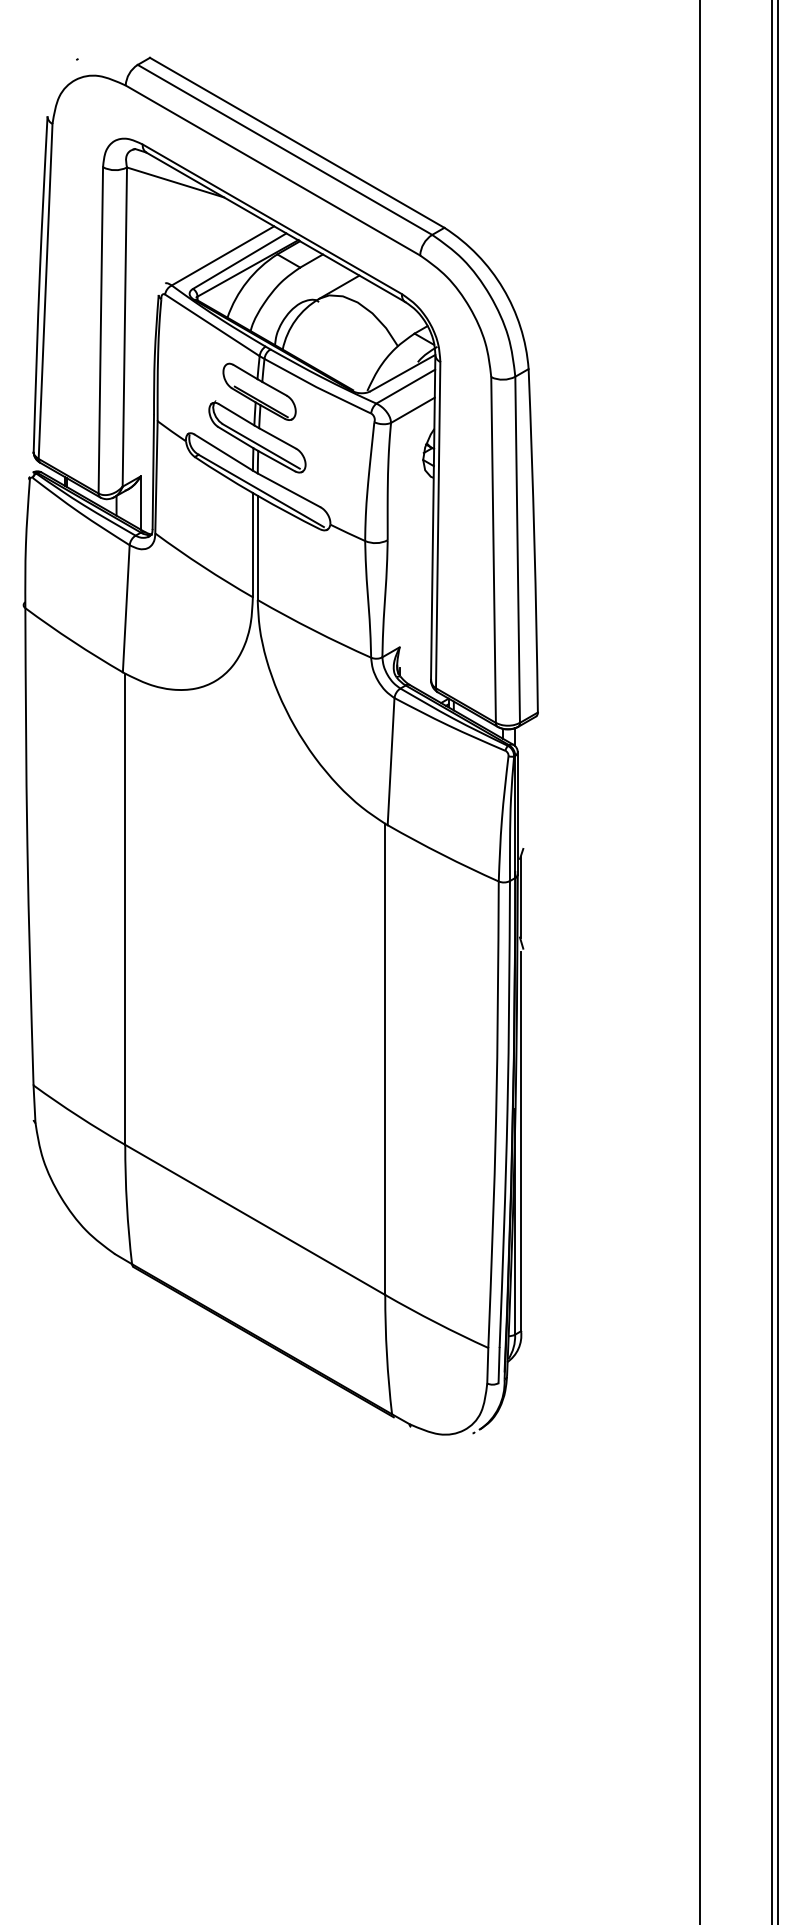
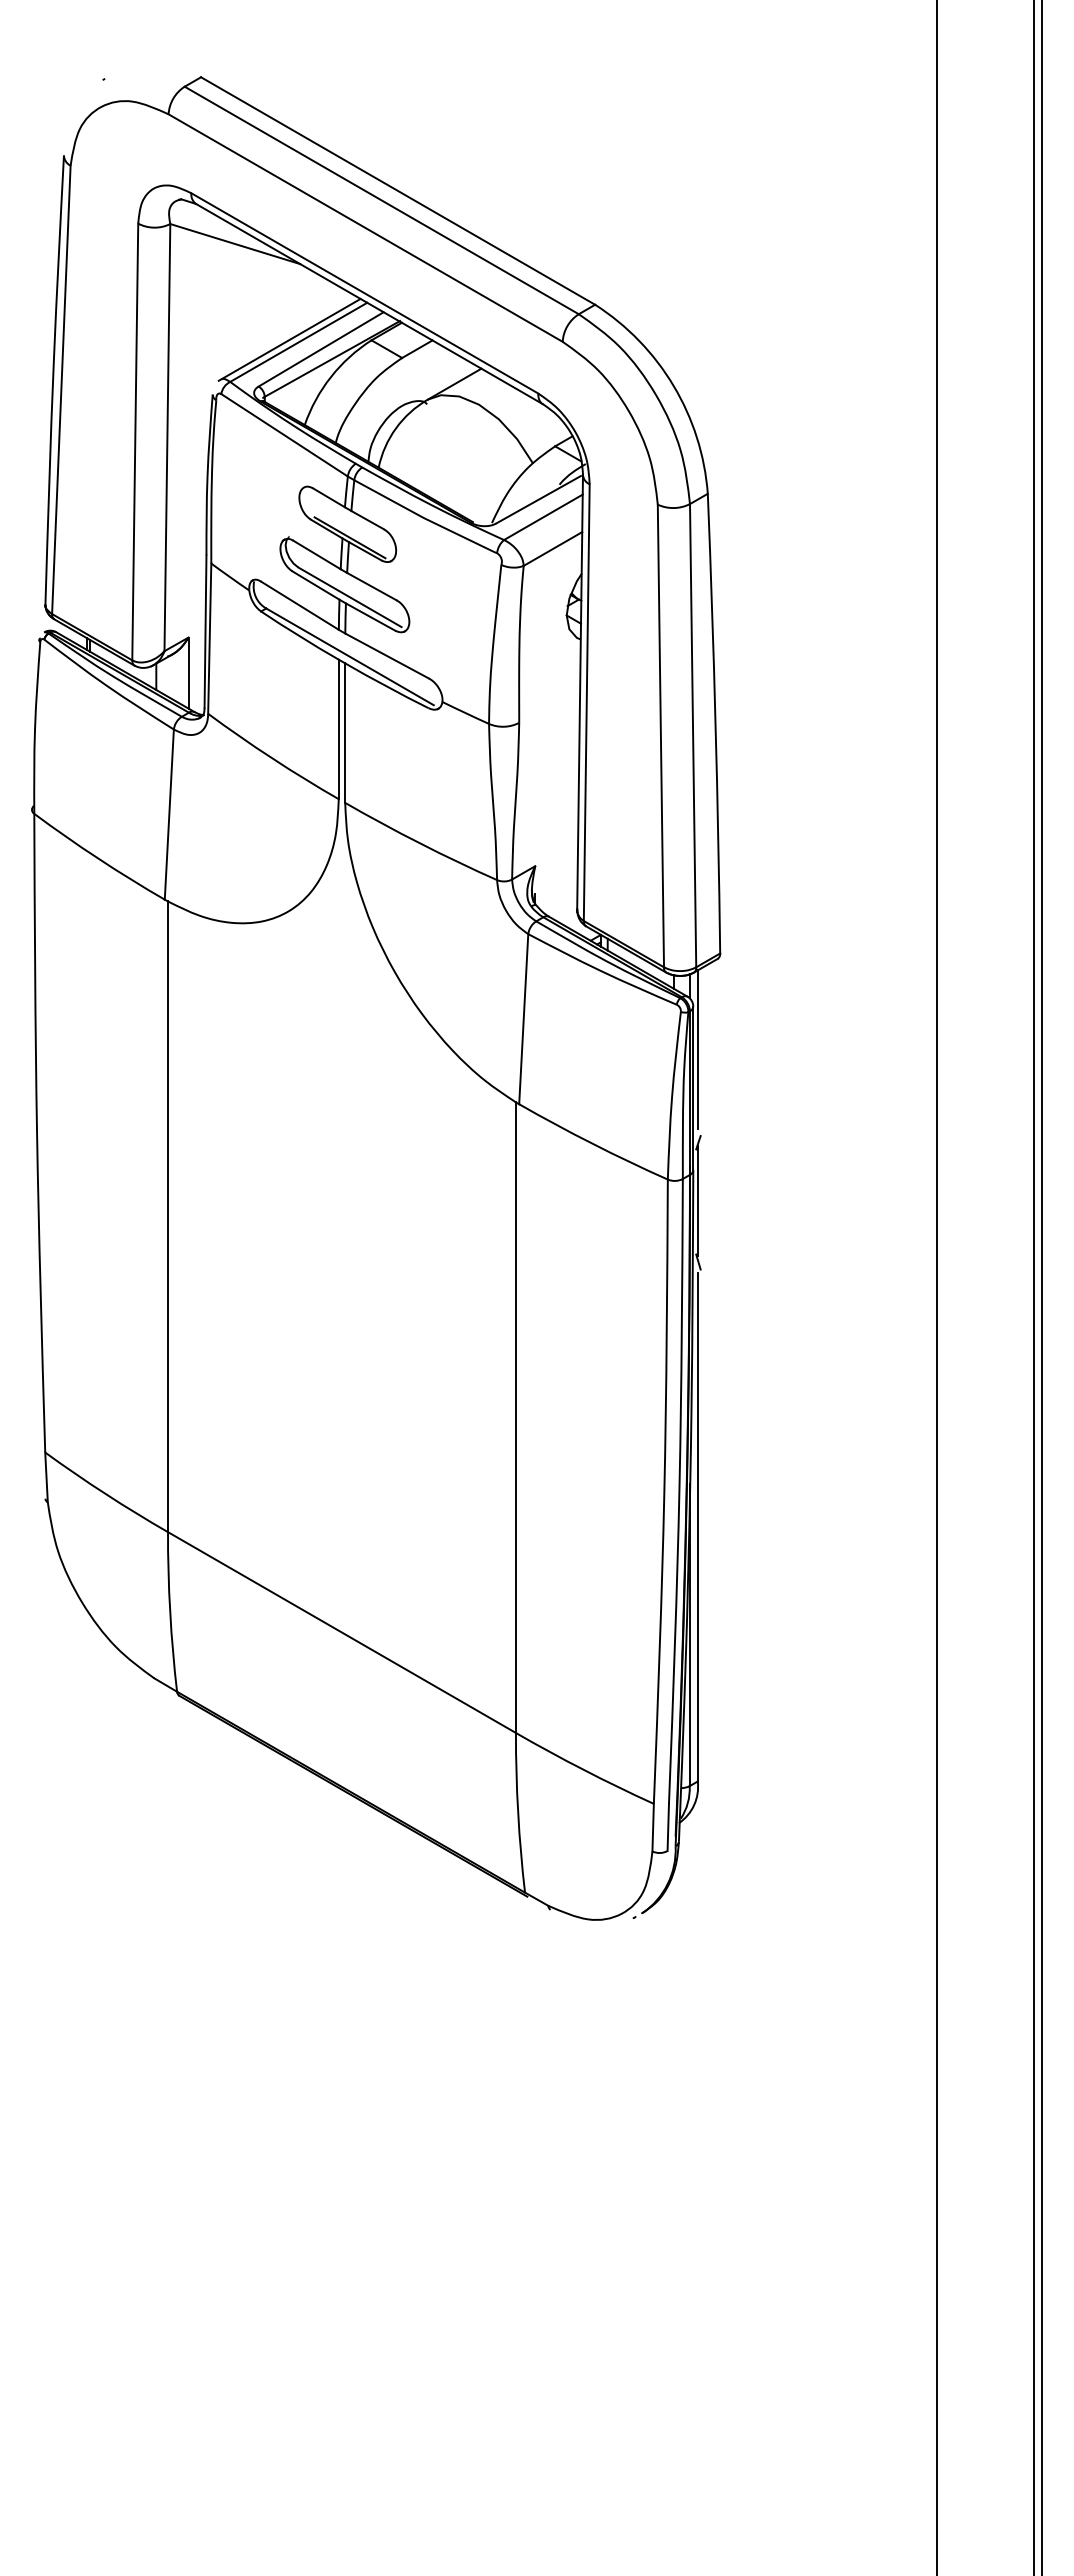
line: (216, 253) -> (289, 339), added
line: (520, 784) -> (697, 1049), added

